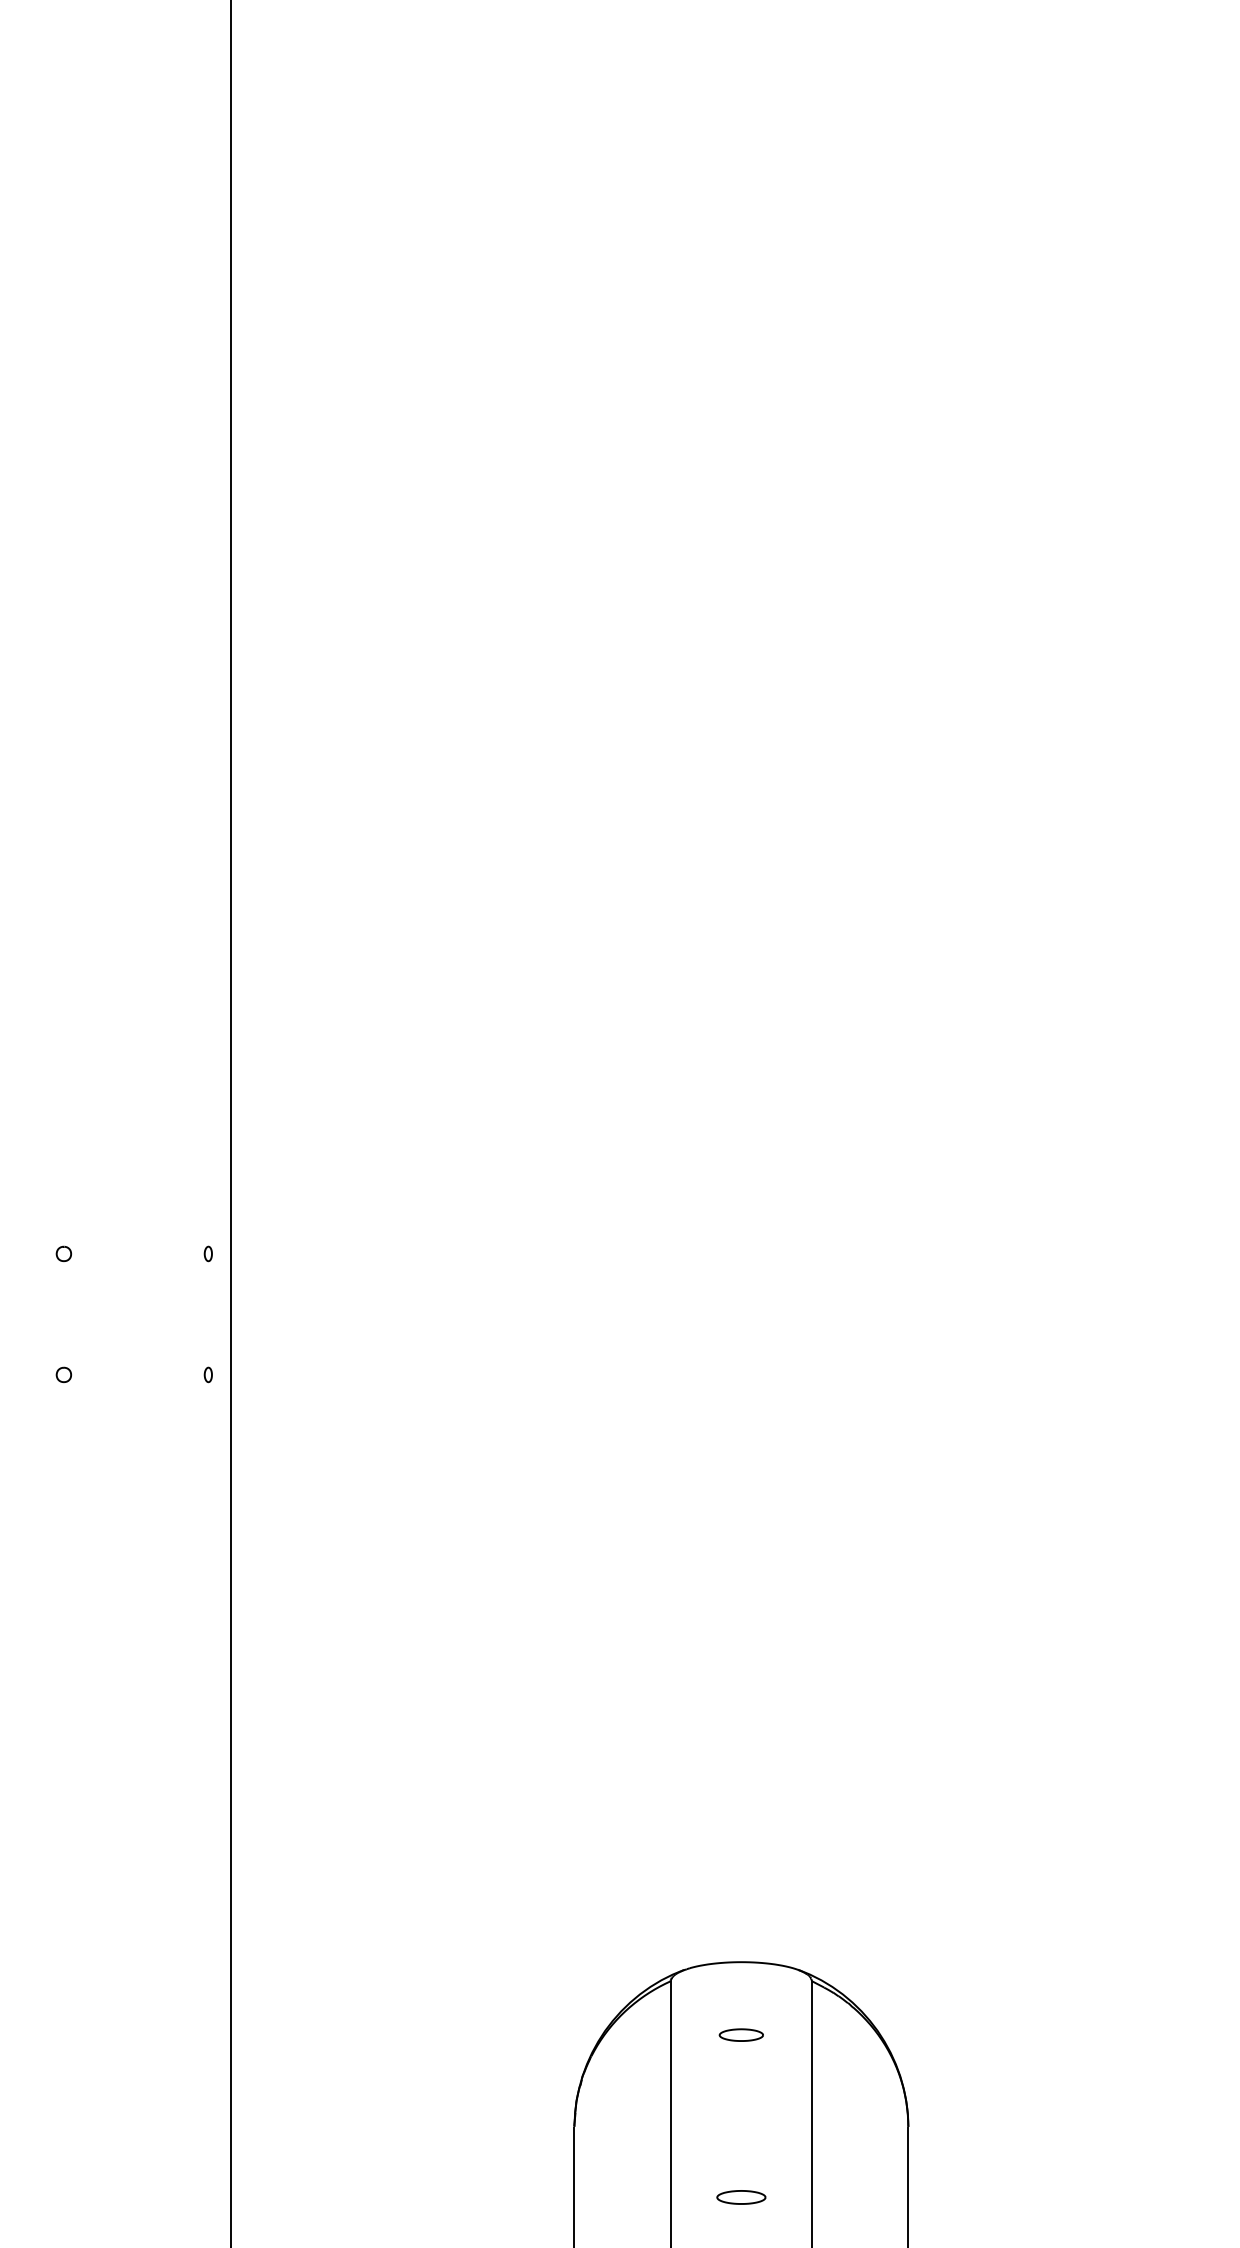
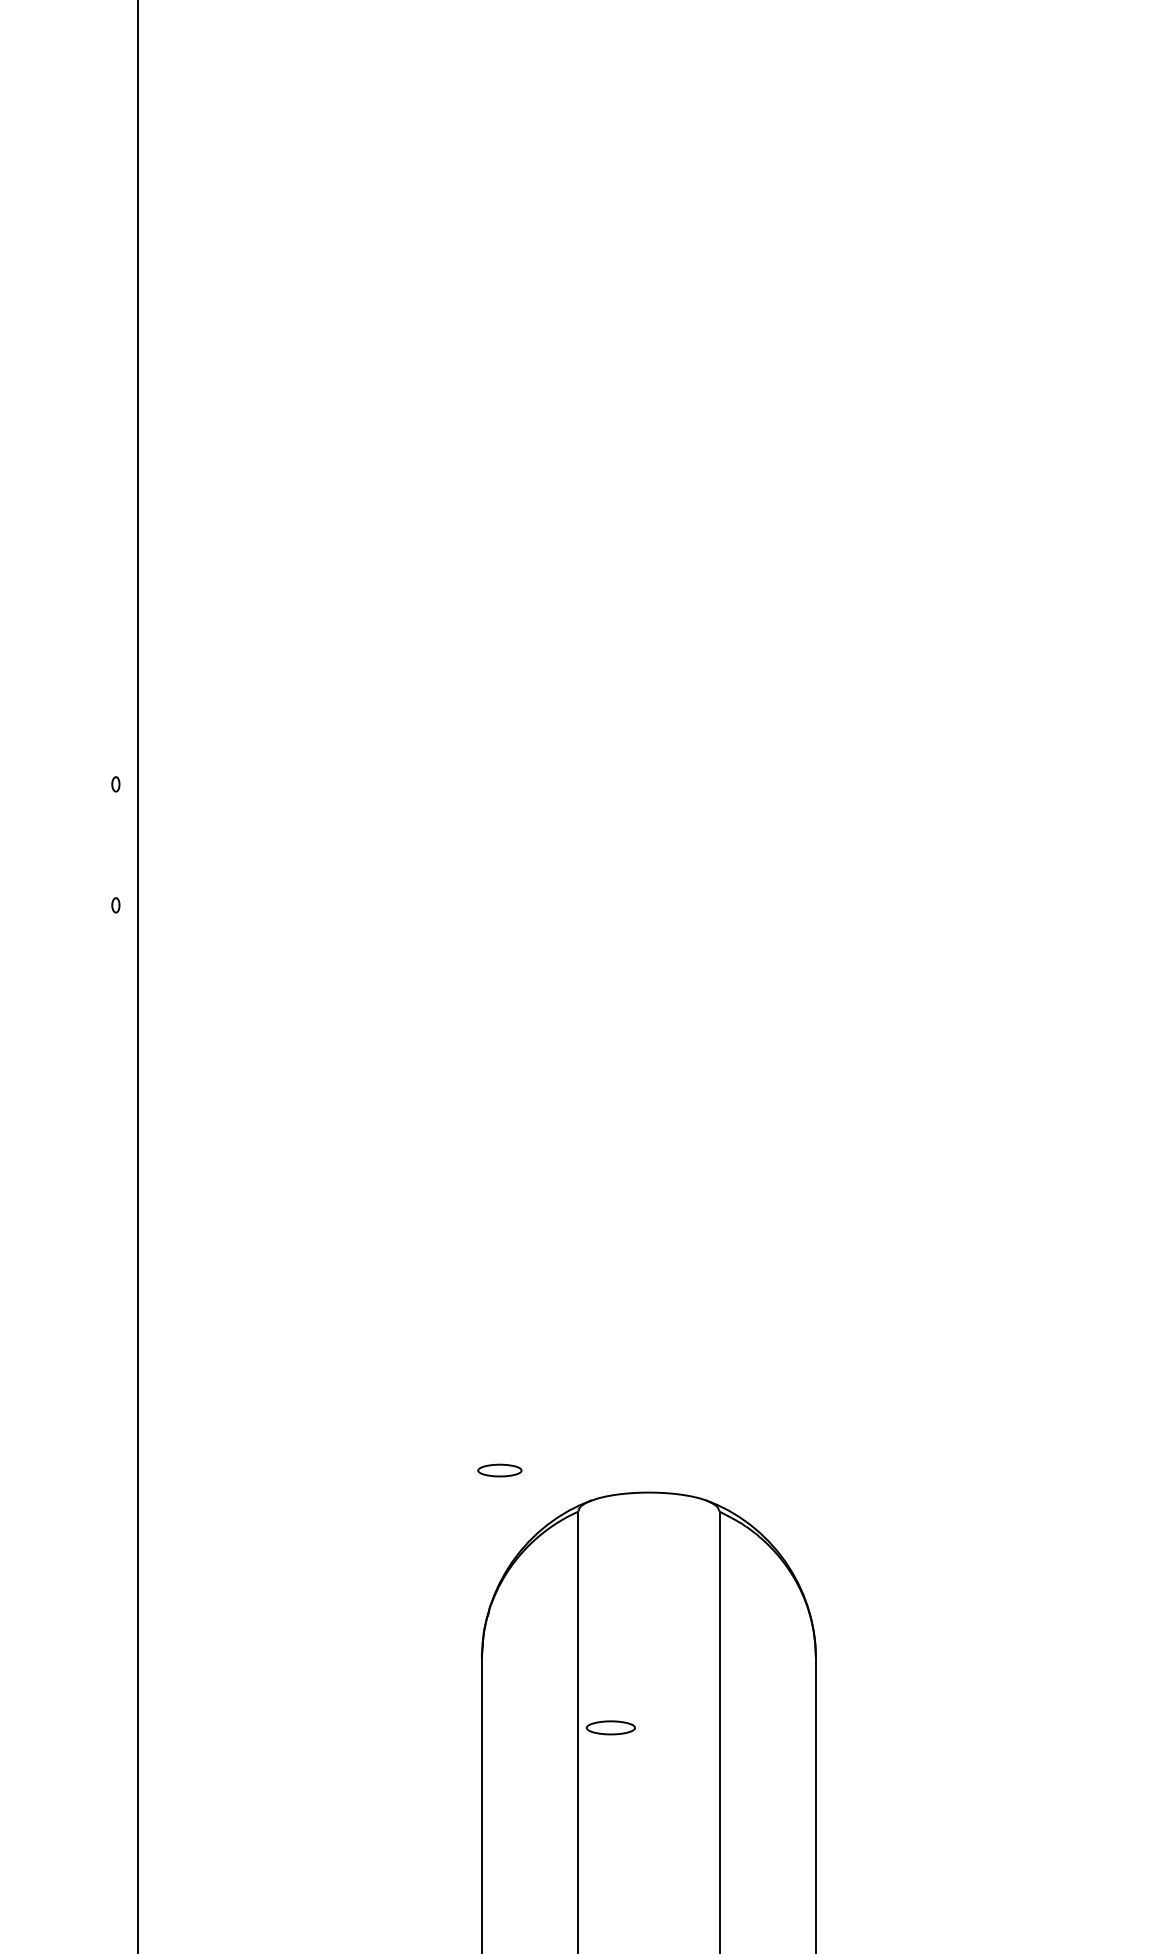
part: (740, 2034) -> (499, 1469), moved
part: (741, 2197) -> (611, 1727), moved

